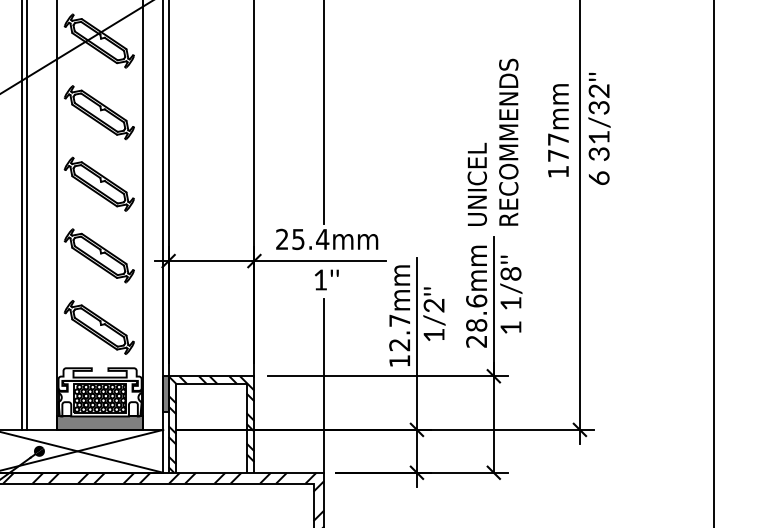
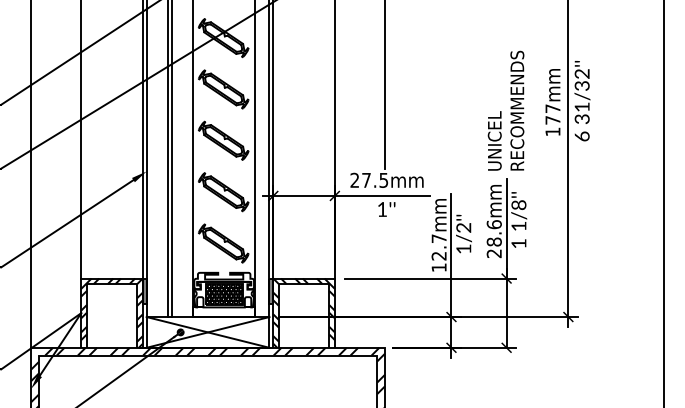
text: (311, 239) -> (375, 180), 25.4mm -> 27.5mm
line: (323, 385) -> (384, 285), removed
fill: (99, 423) -> (223, 312), removed

